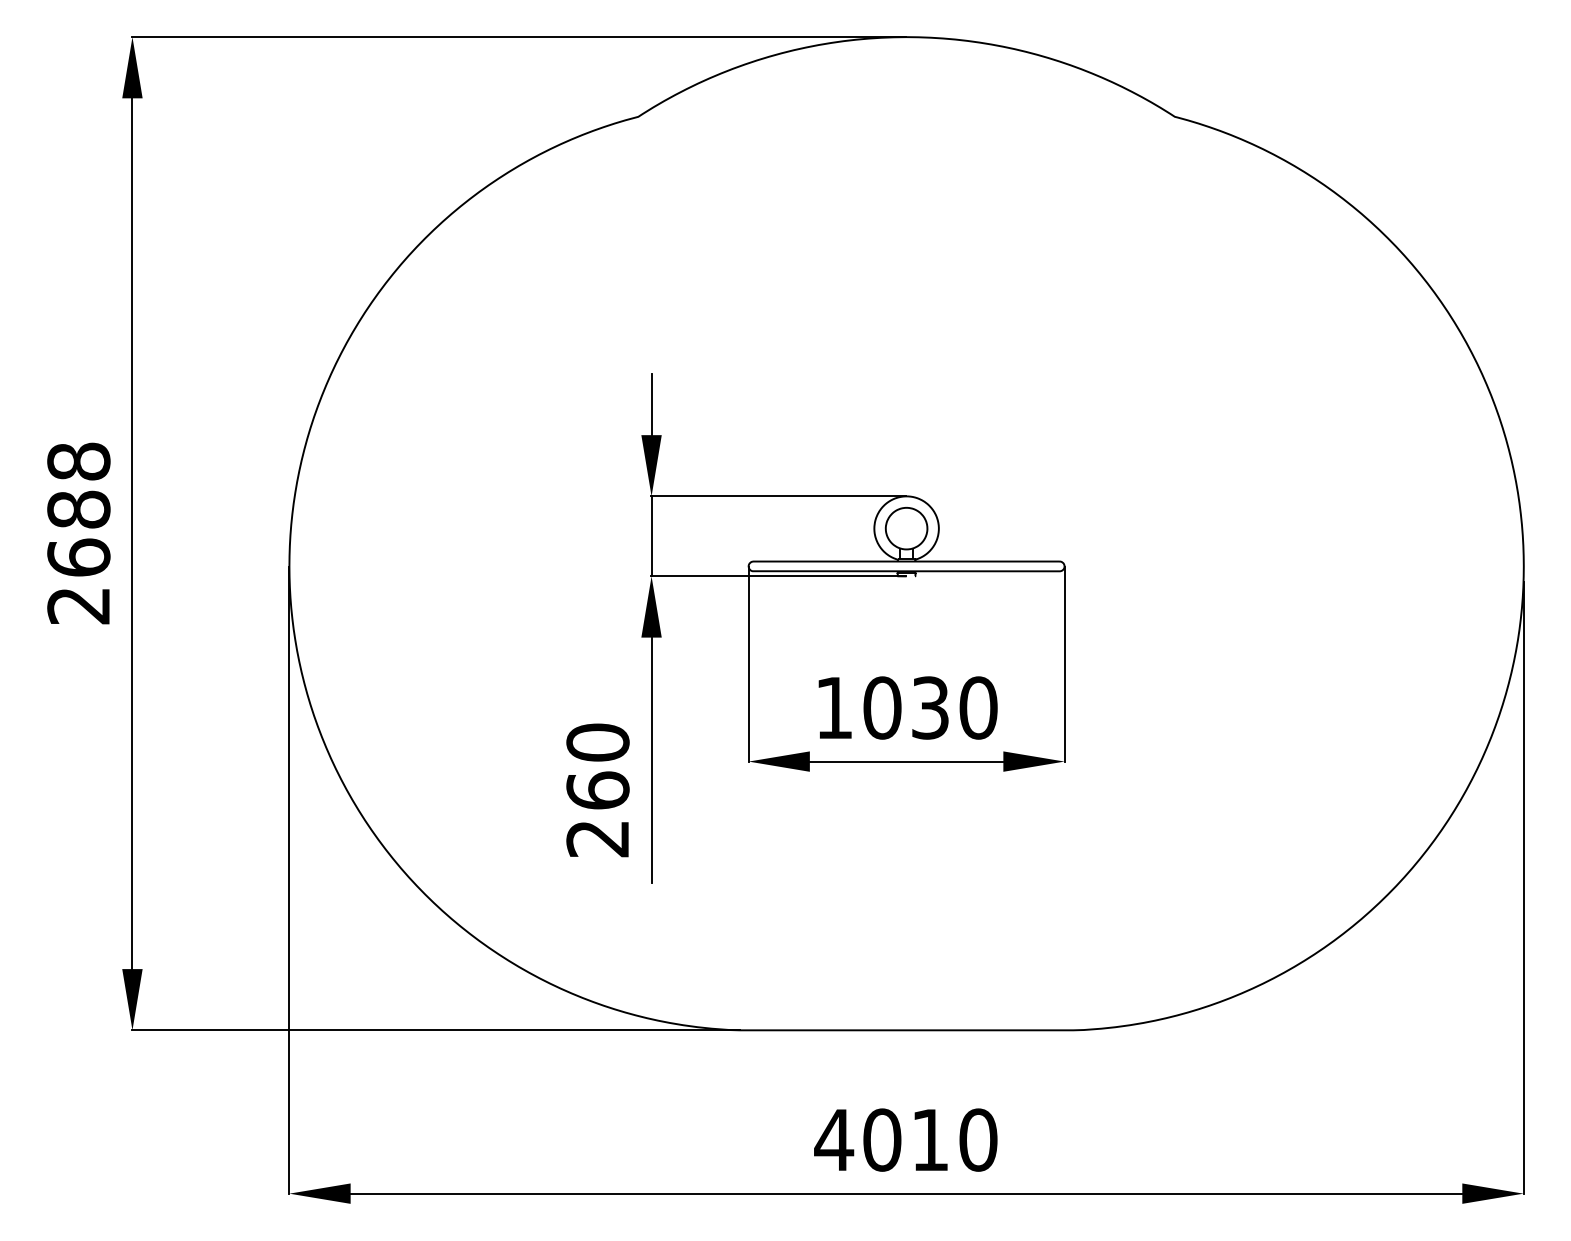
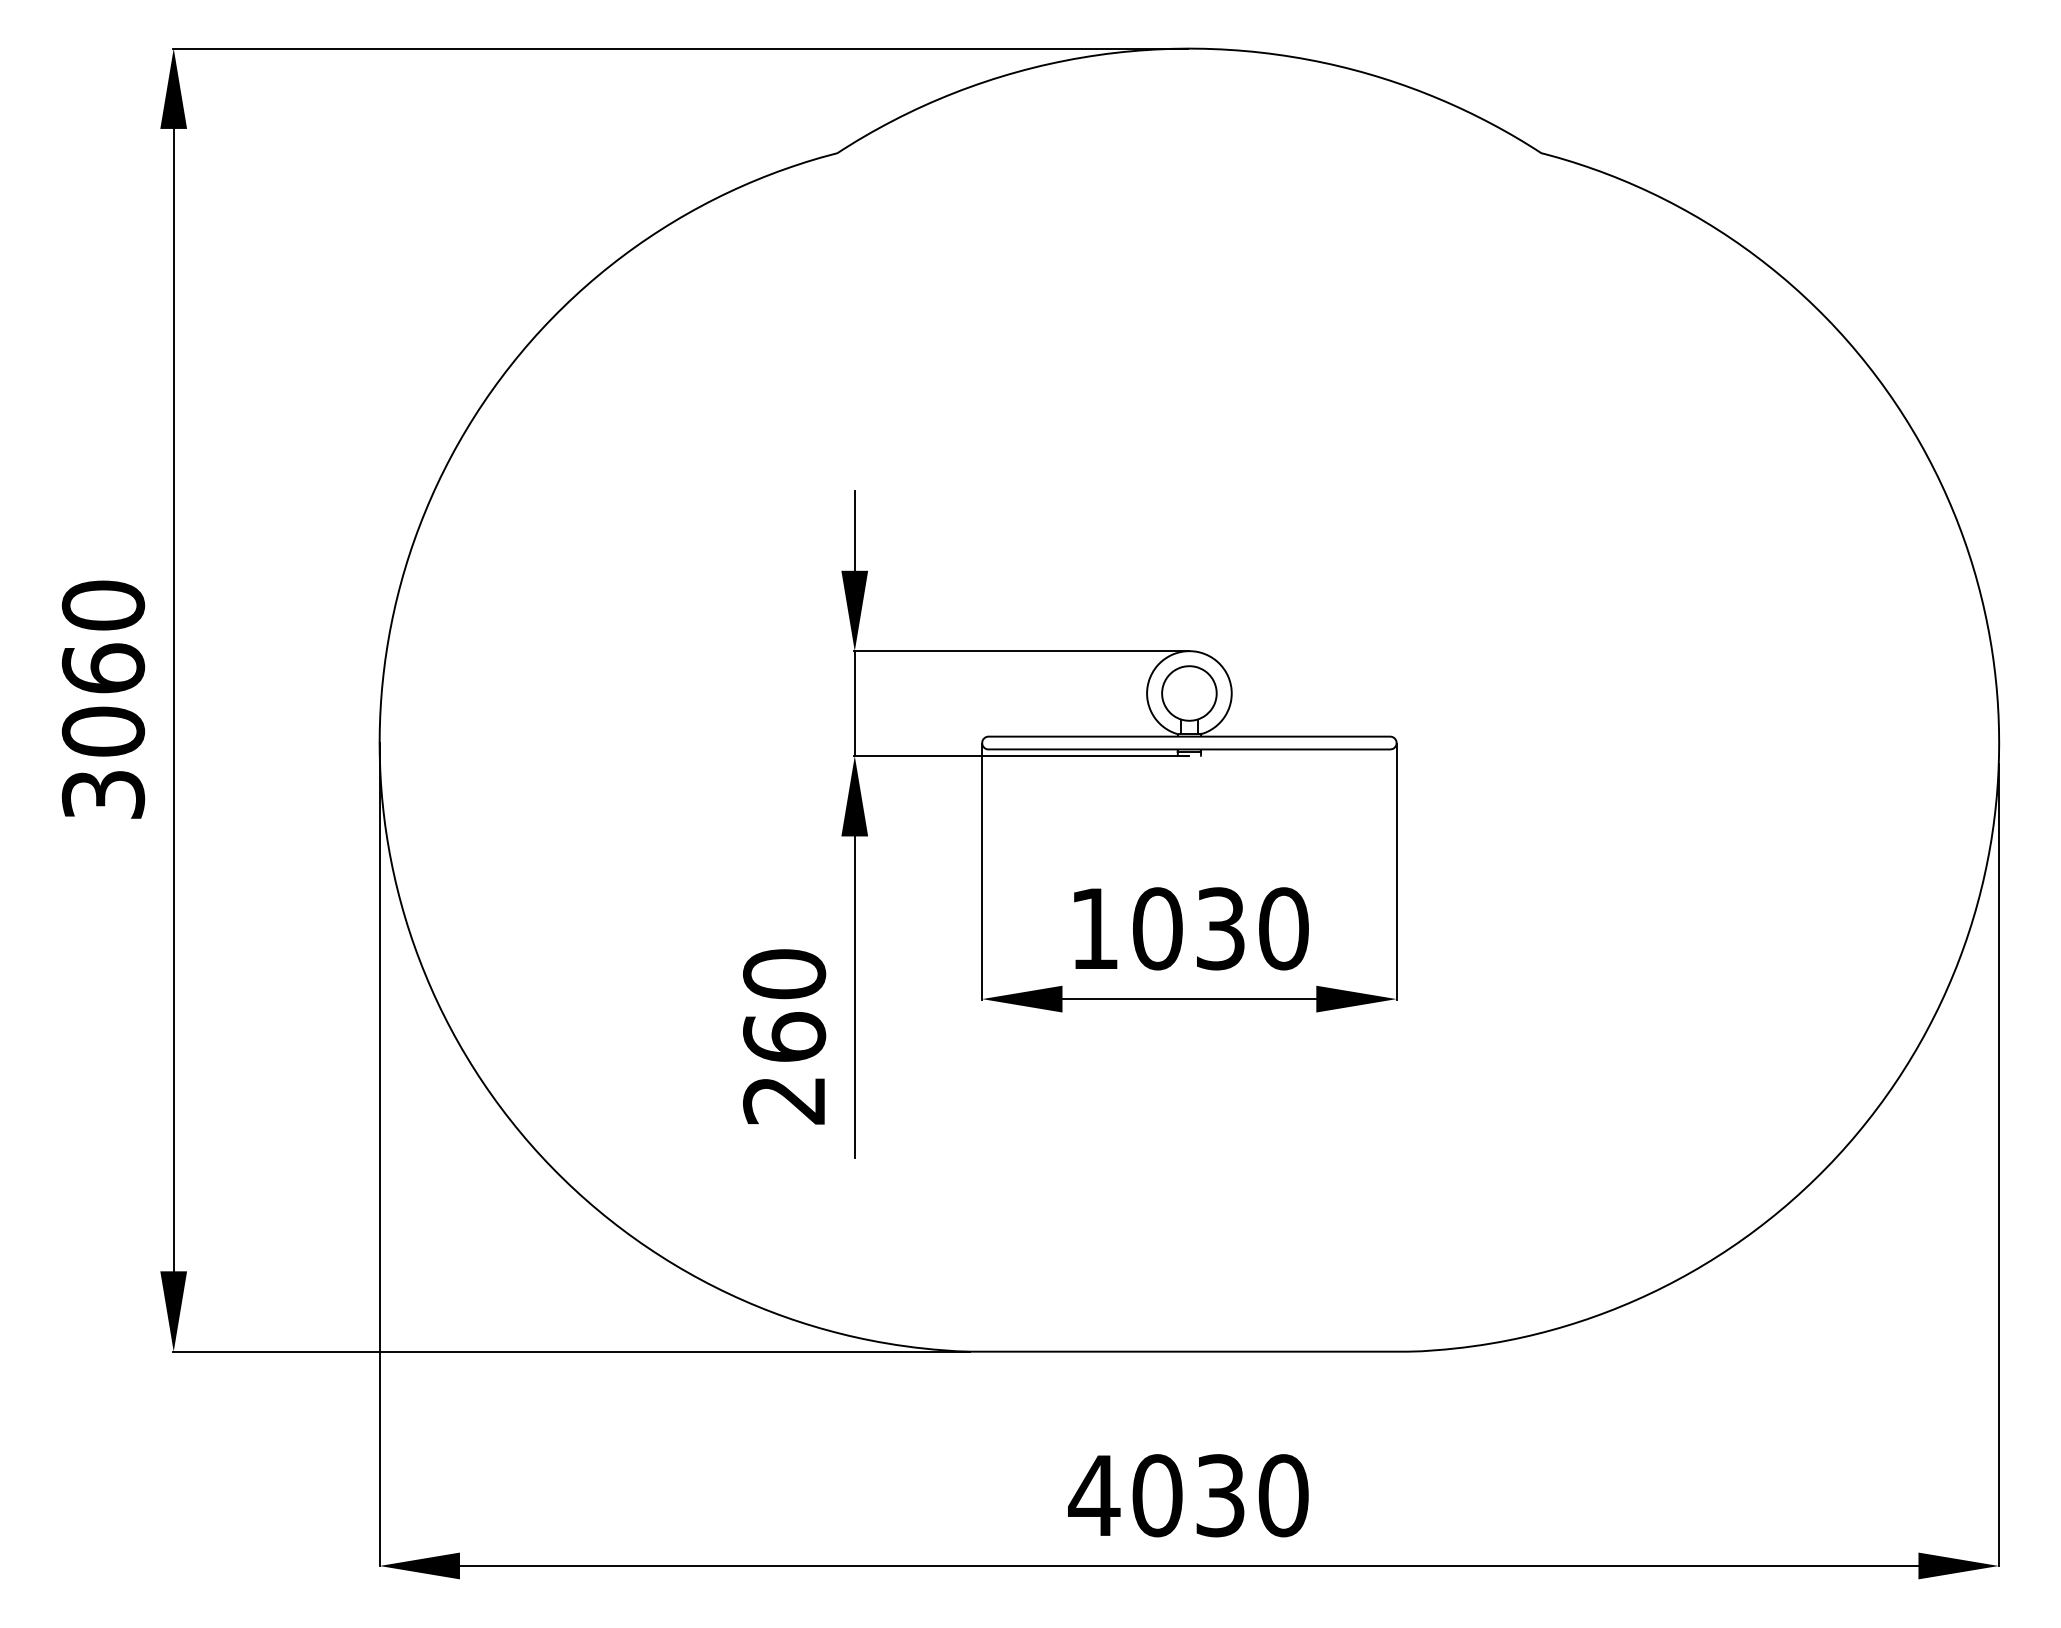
text: (78, 533) -> (103, 699), 2688 -> 3060
text: (930, 1139) -> (1220, 1495), 4010 -> 4030

